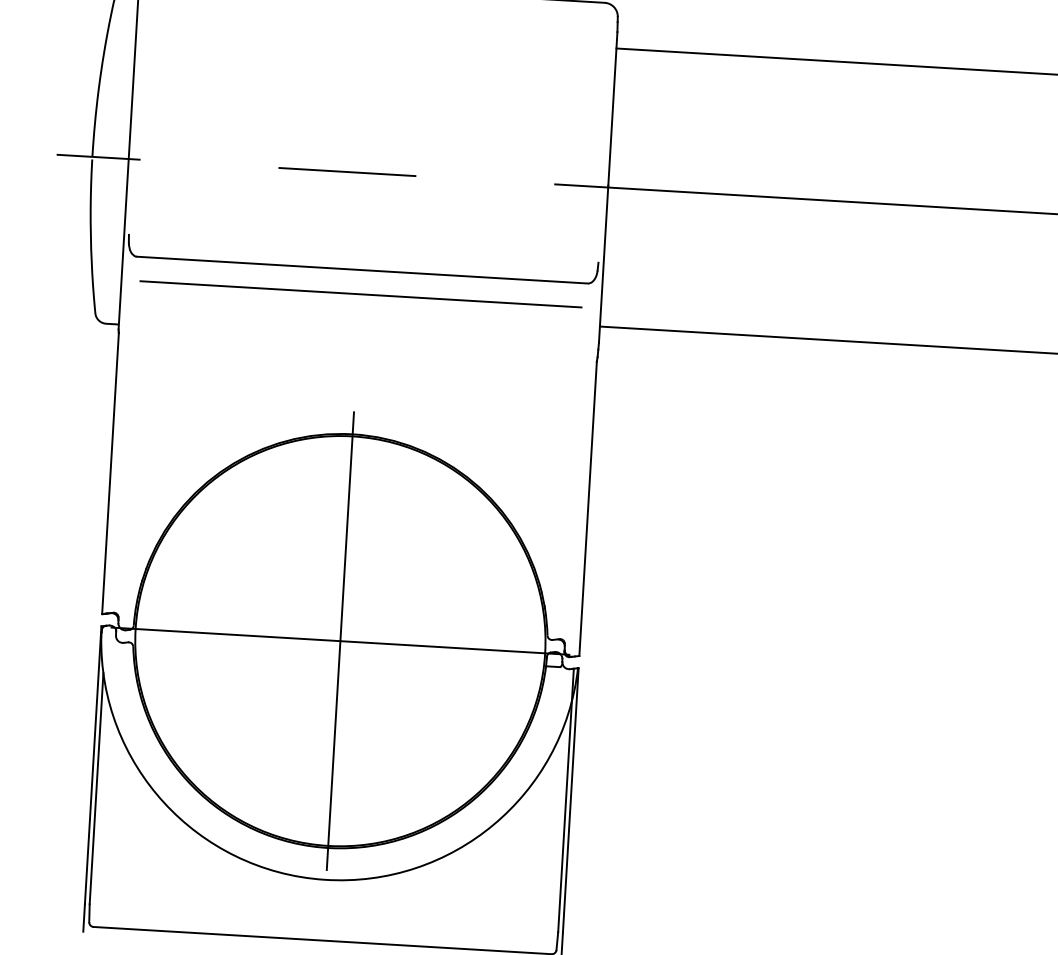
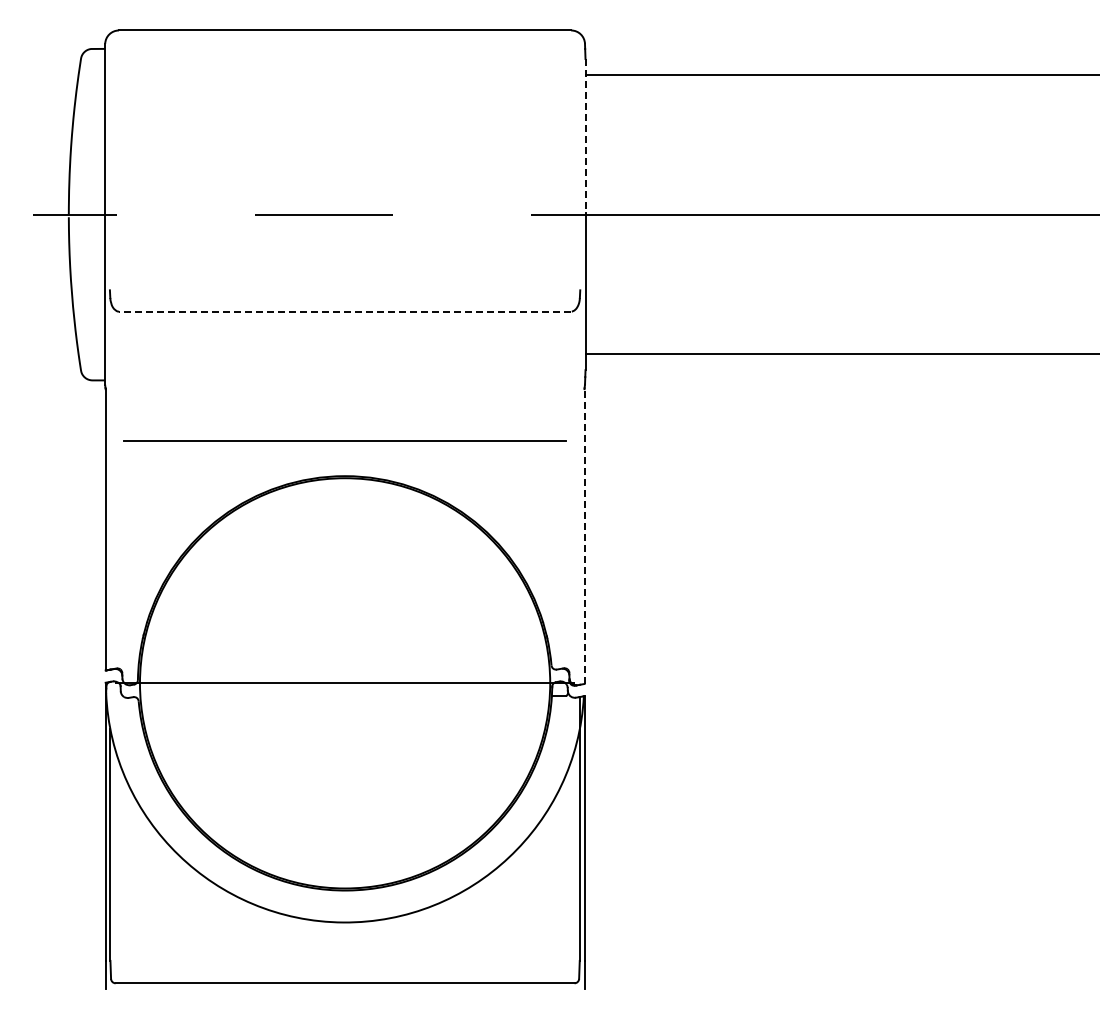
line: (612, 108) -> (585, 135), solid -> dashed
line: (361, 269) -> (344, 311), solid -> dashed
line: (360, 293) -> (344, 440), moved
line: (588, 508) -> (584, 536), solid -> dashed
line: (340, 641) -> (345, 683), removed

